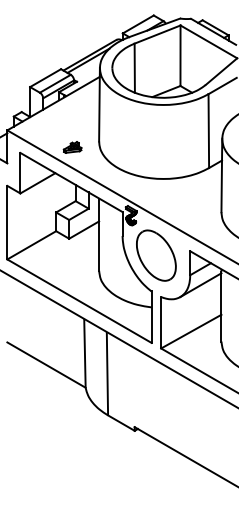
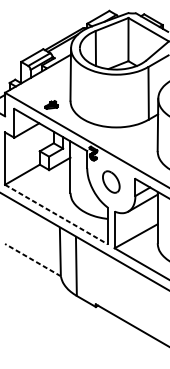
part: (156, 255) -> (111, 182), size x0.6
line: (79, 301) -> (56, 214), solid -> dashed
line: (46, 364) -> (32, 259), solid -> dashed

